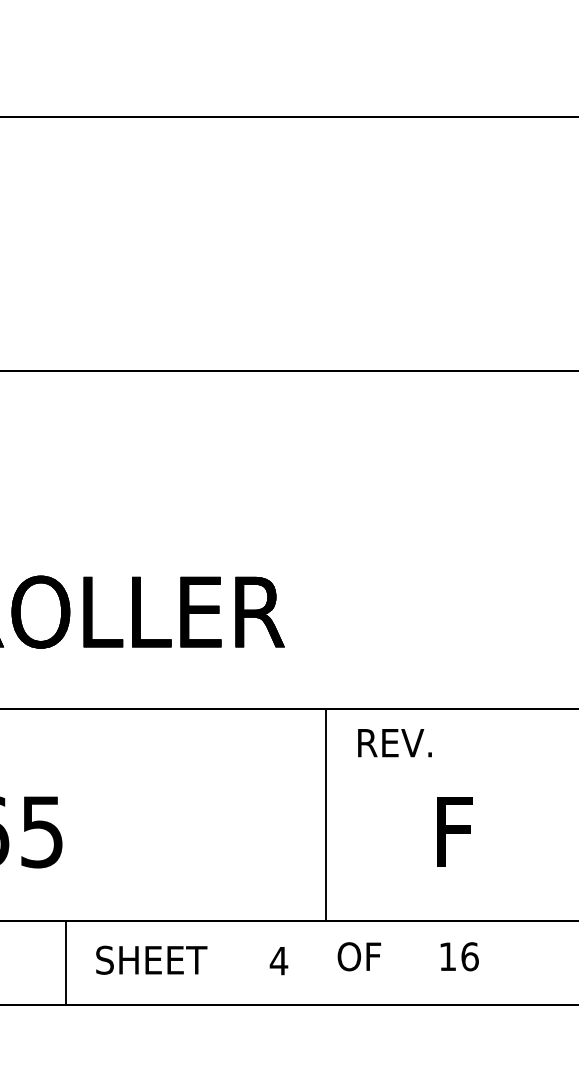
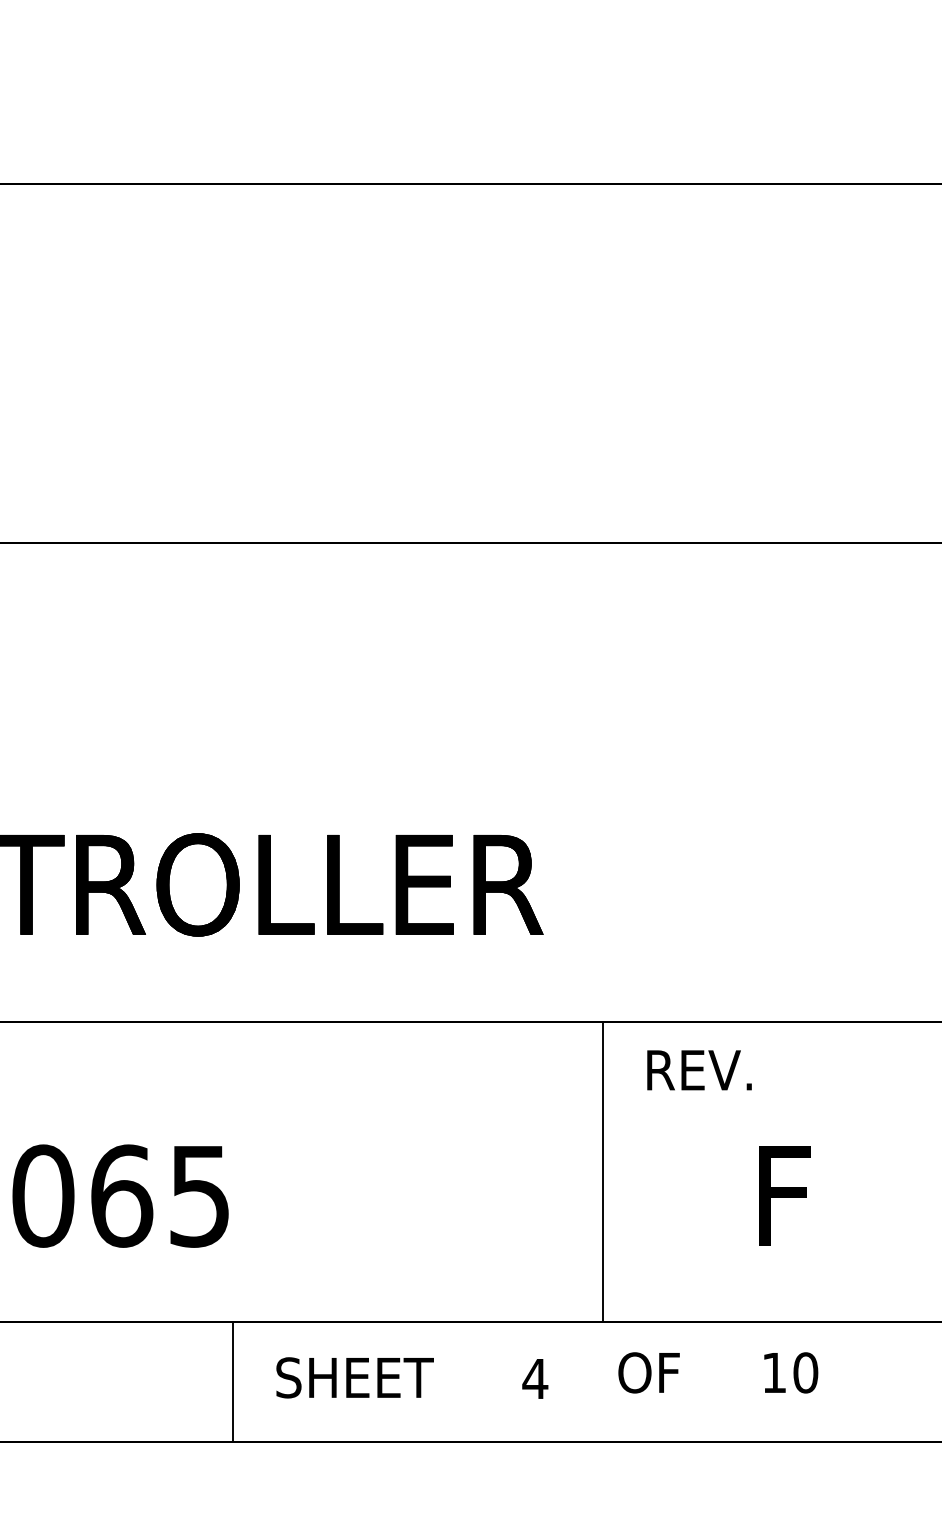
text: (469, 956) -> (805, 1372), 16 -> 10

